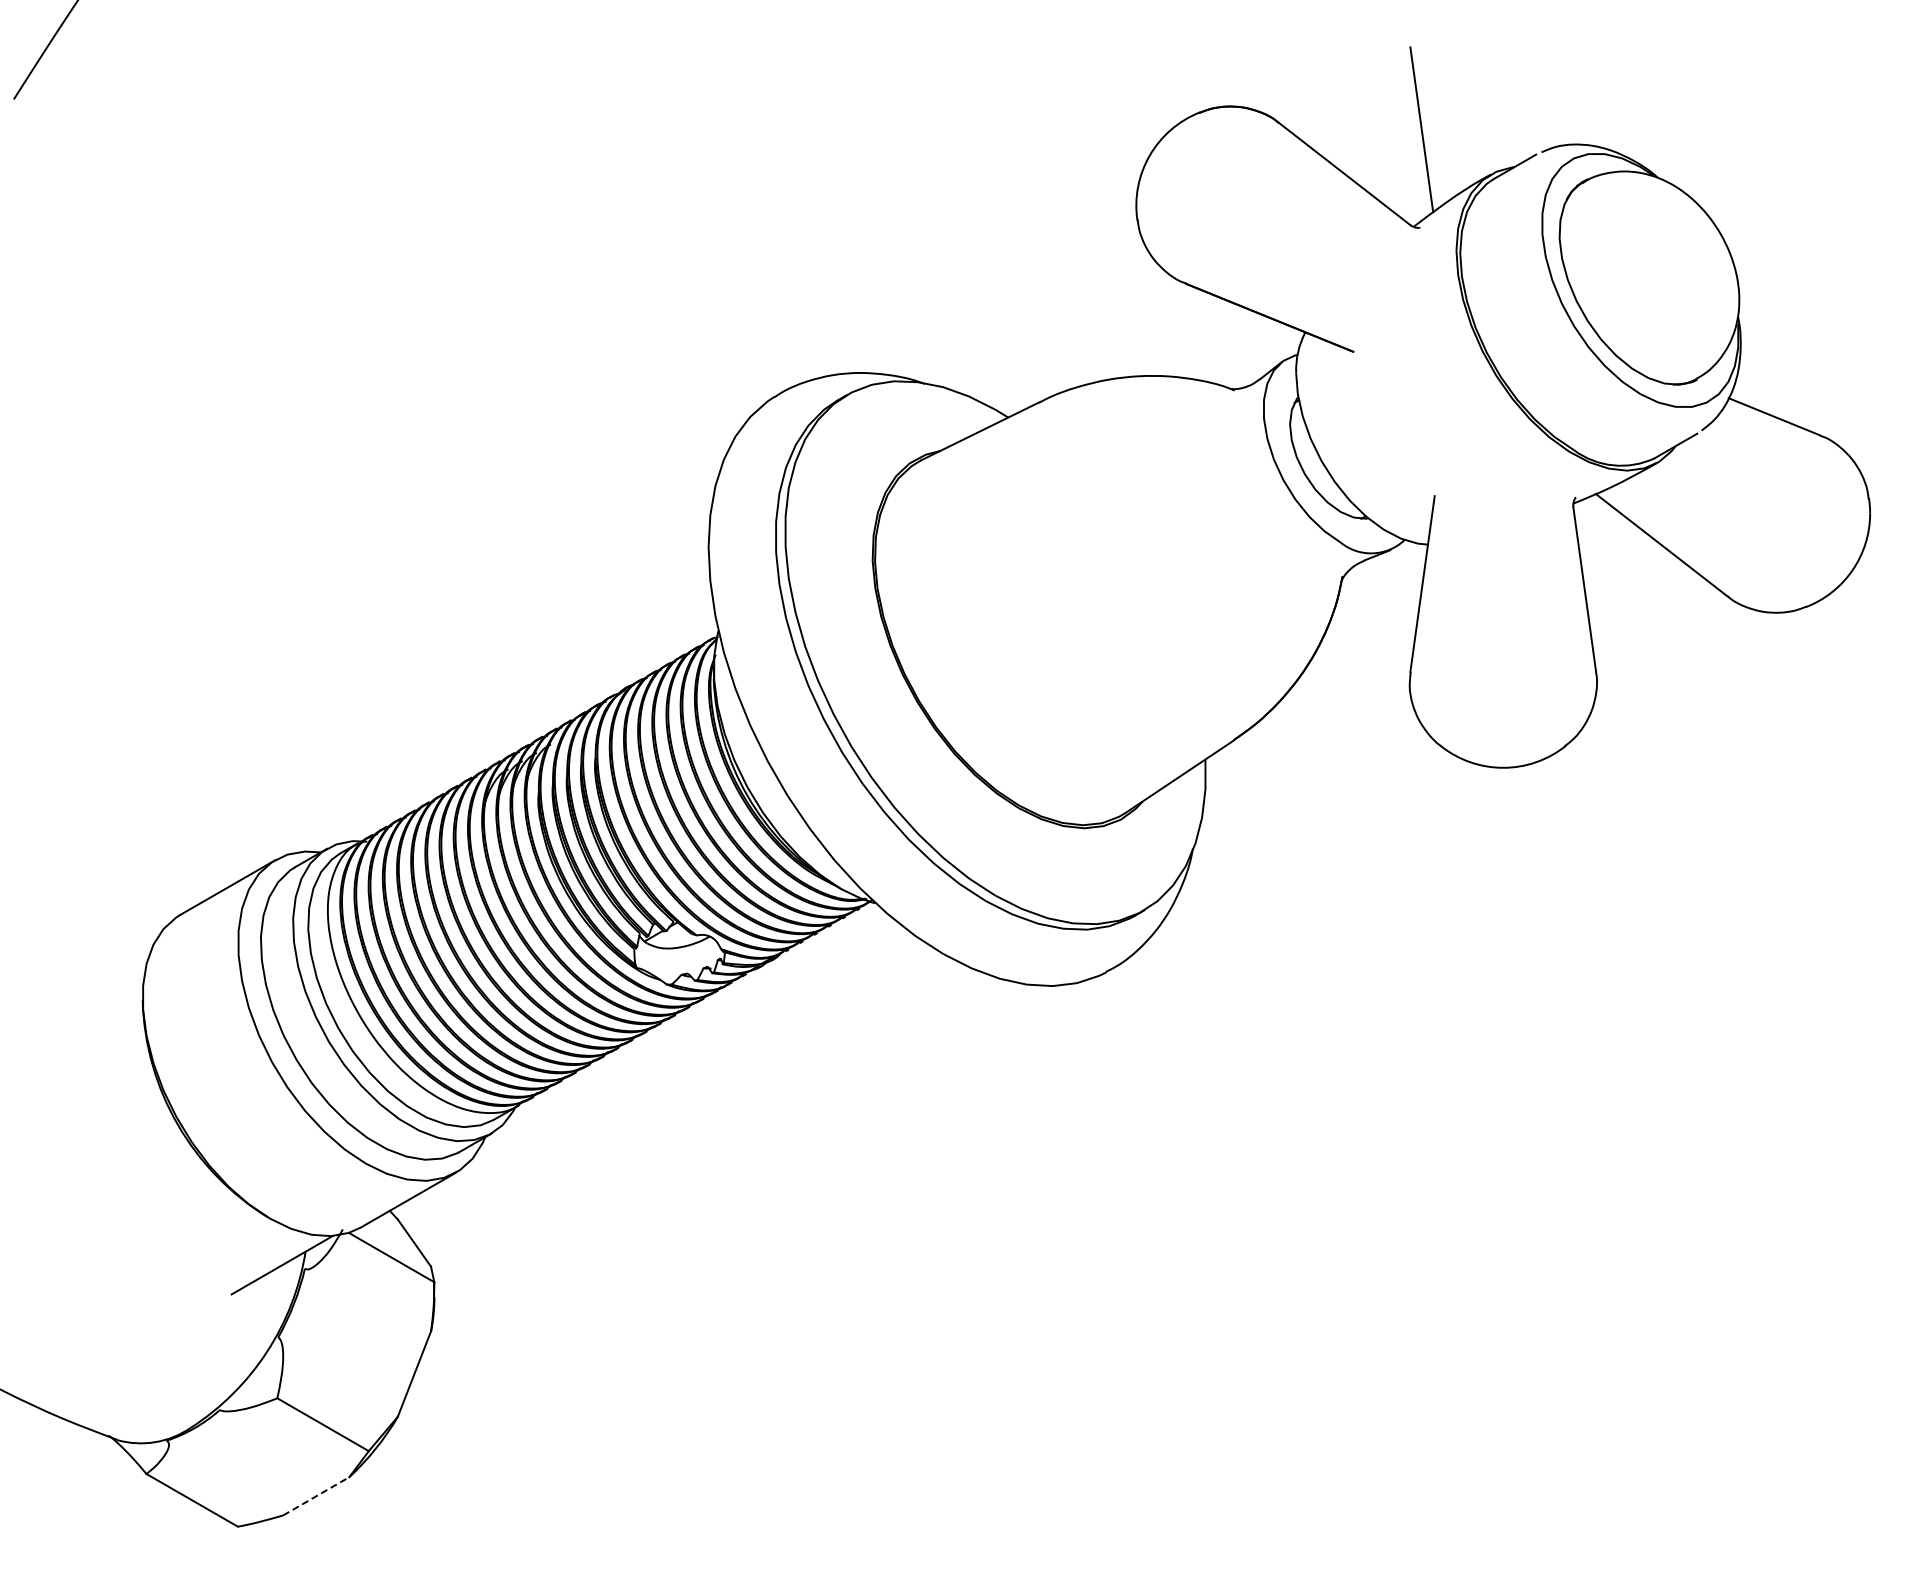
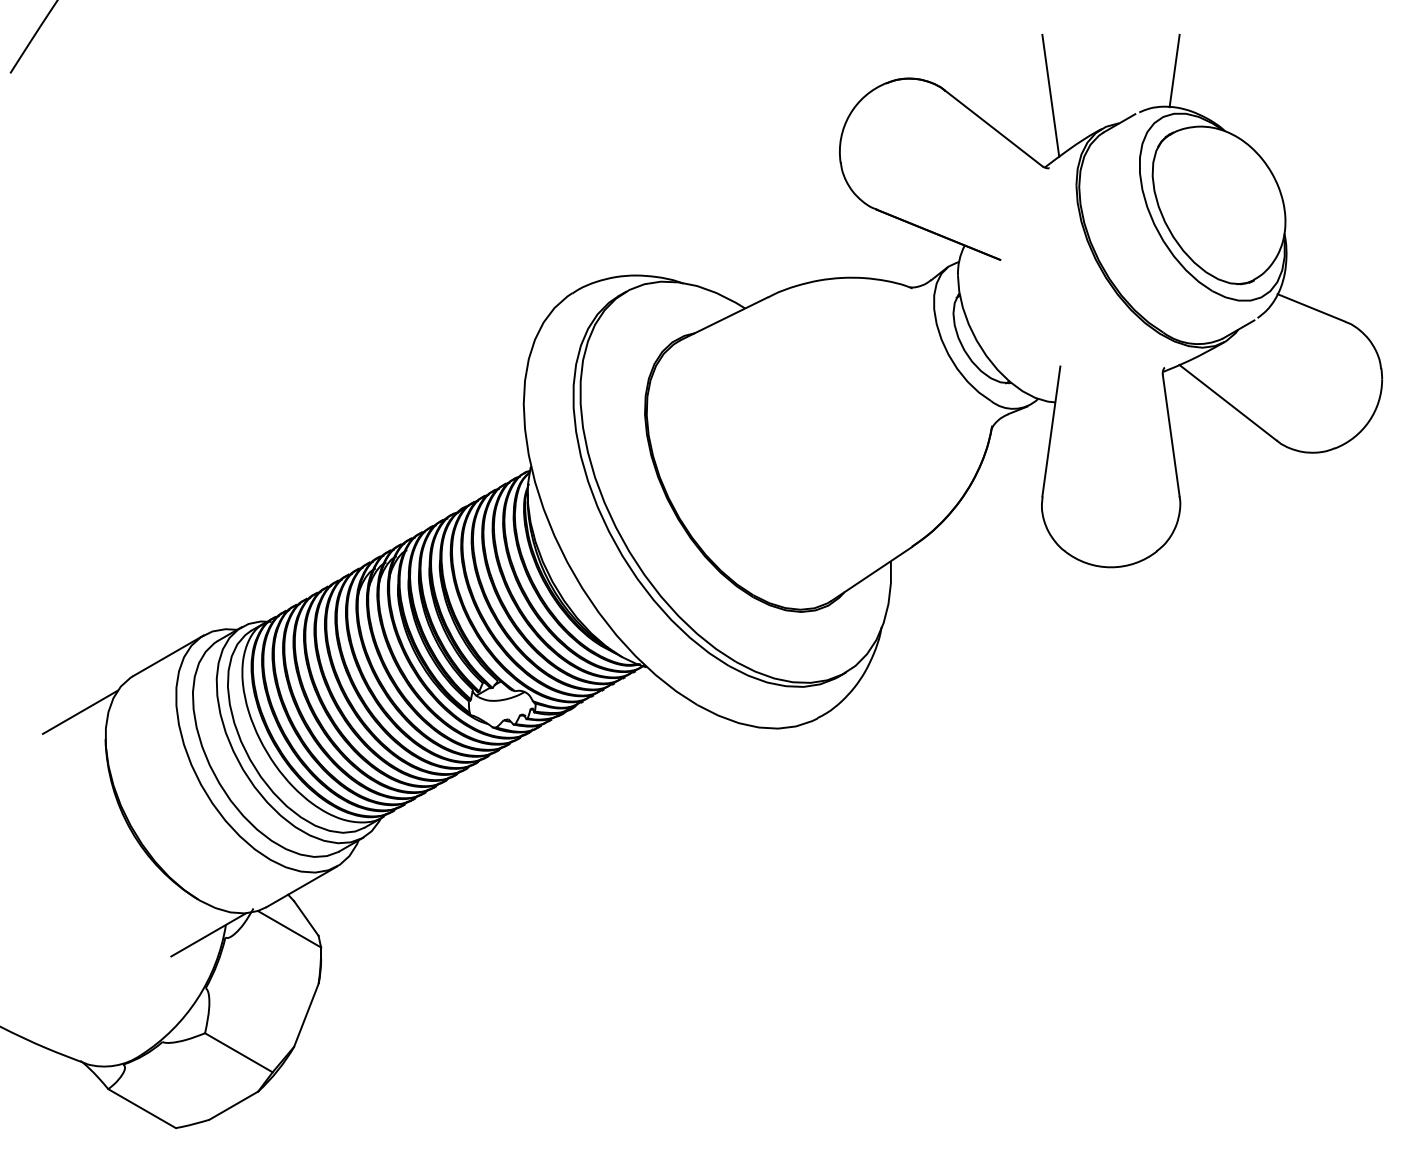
line: (1589, 96) -> (1174, 71), added
line: (108, 963) -> (80, 711), added
line: (316, 1496) -> (233, 1105), dashed -> solid

